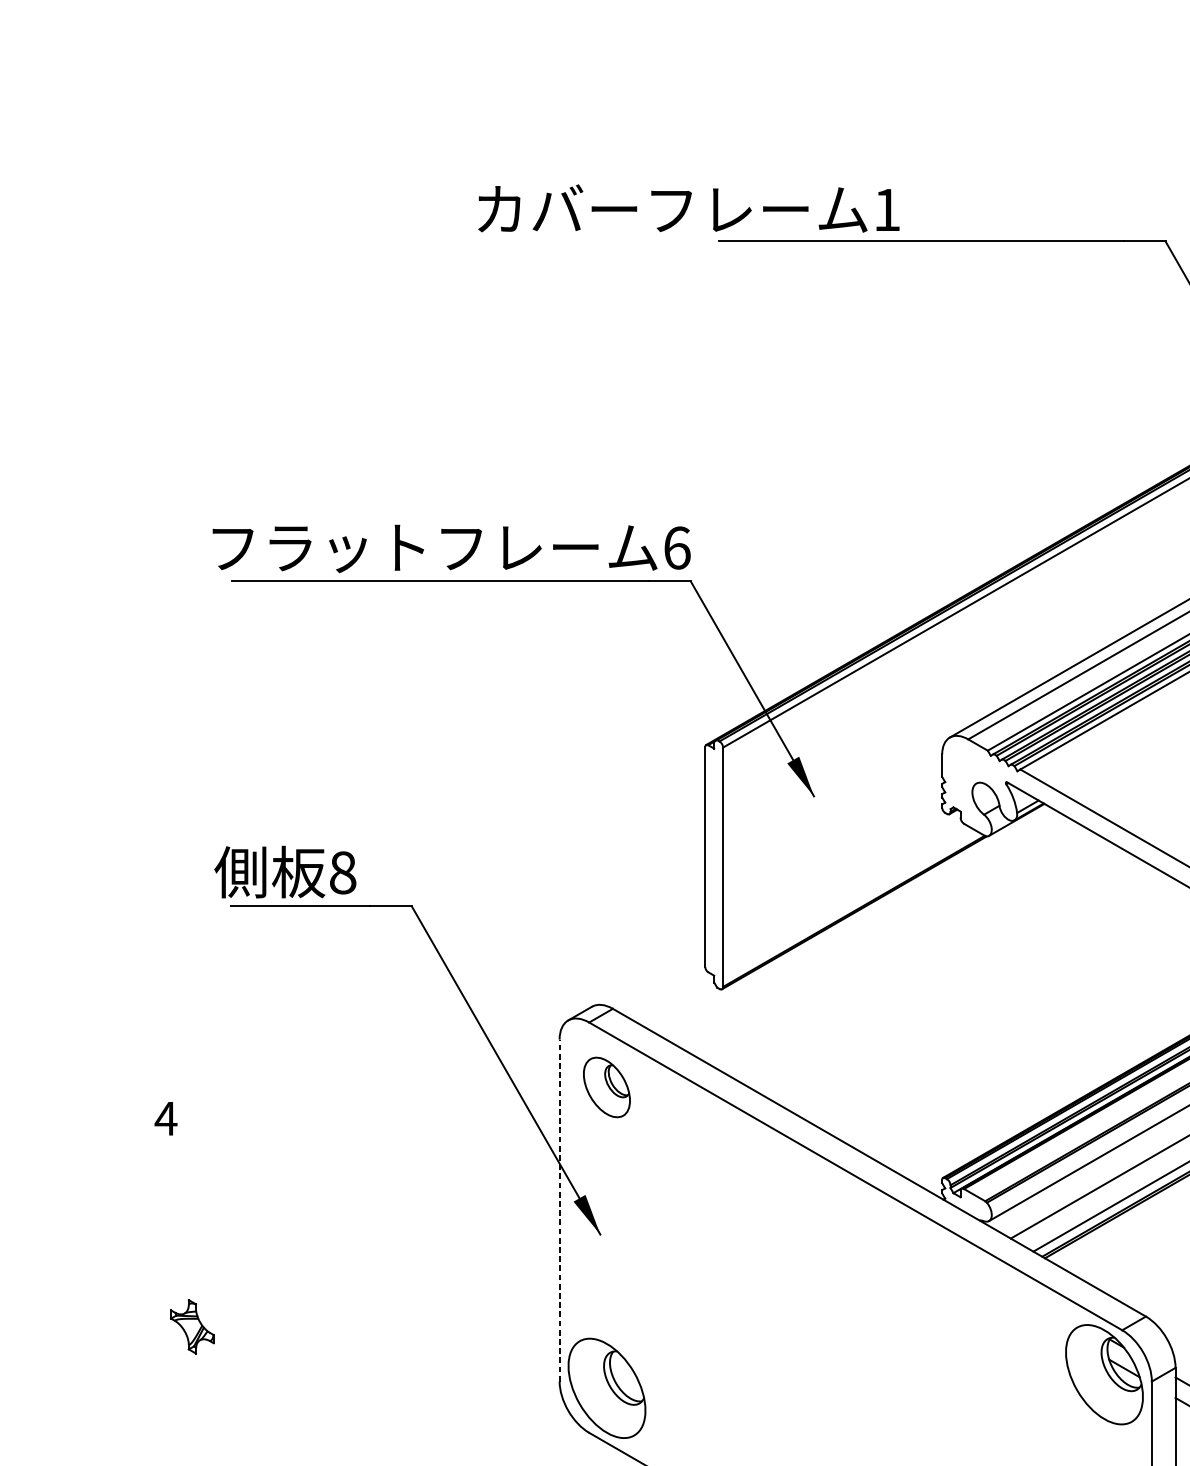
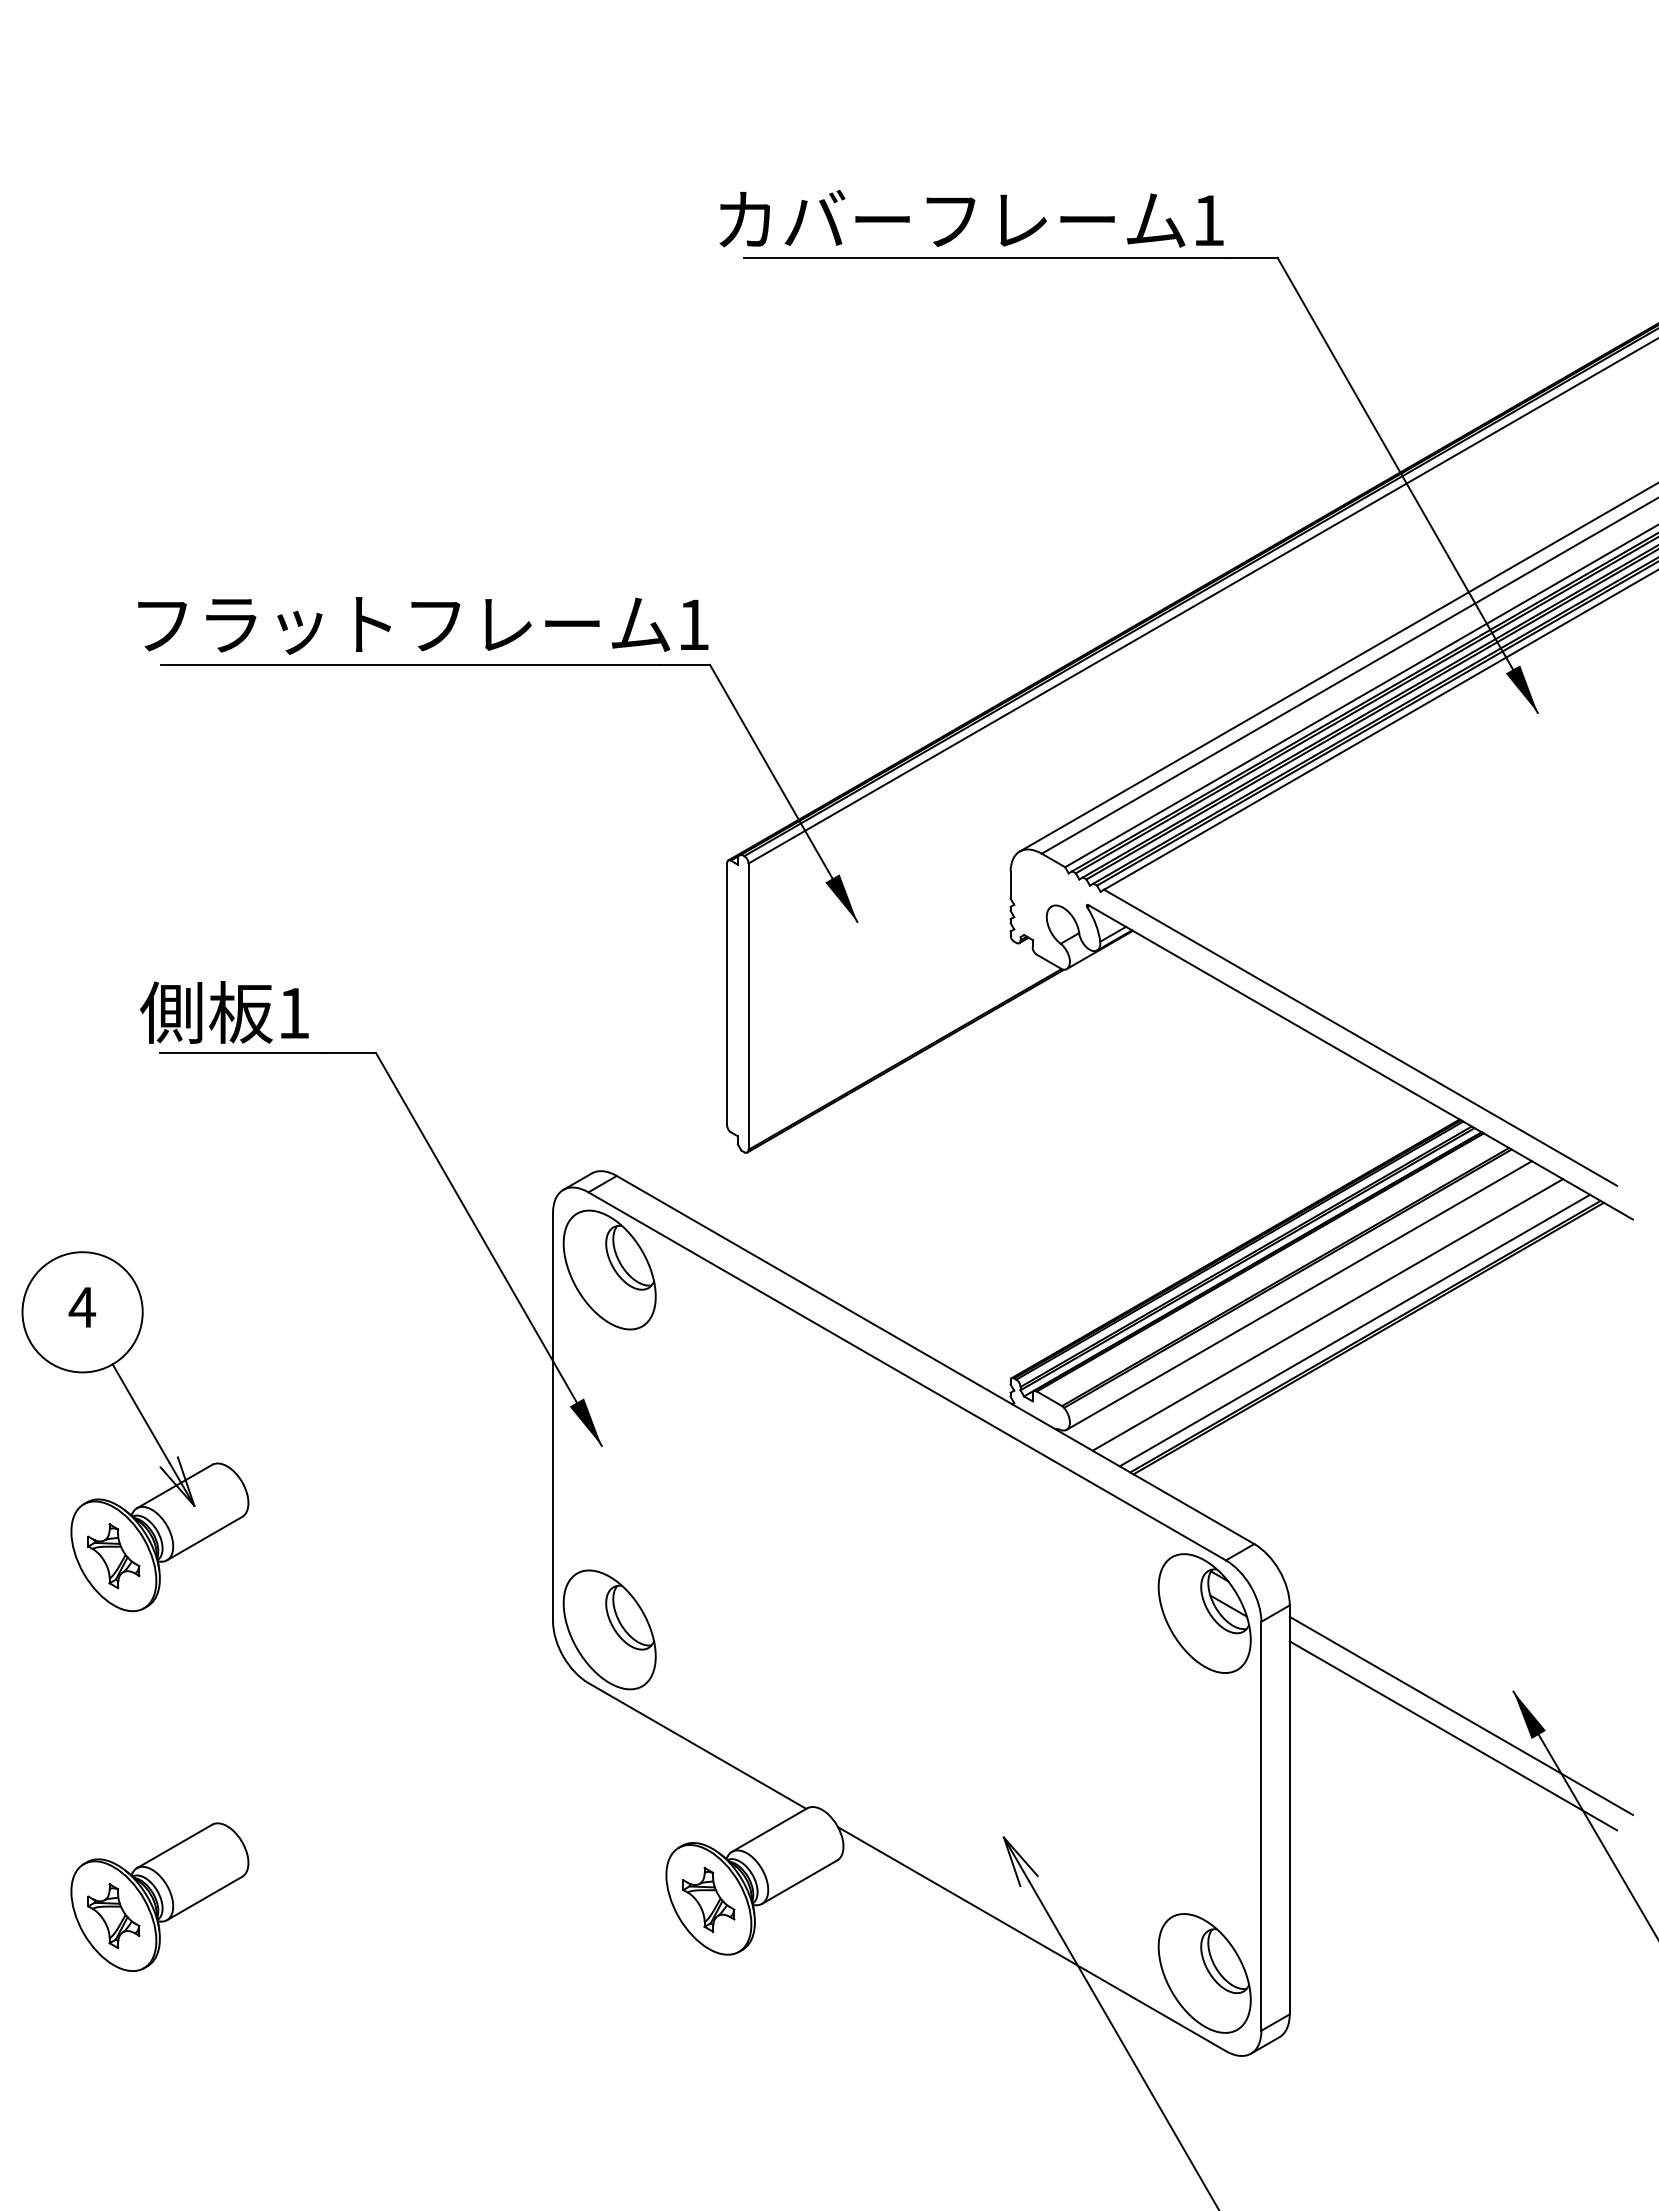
text: (688, 208) -> (971, 218), moved
text: (677, 547) -> (693, 624), 6 -> 1
text: (342, 872) -> (293, 1013), 8 -> 1
part: (606, 1087) -> (609, 1269), size x1.67
line: (559, 1209) -> (553, 1416), dashed -> solid
part: (219, 1217) -> (146, 1425), added

